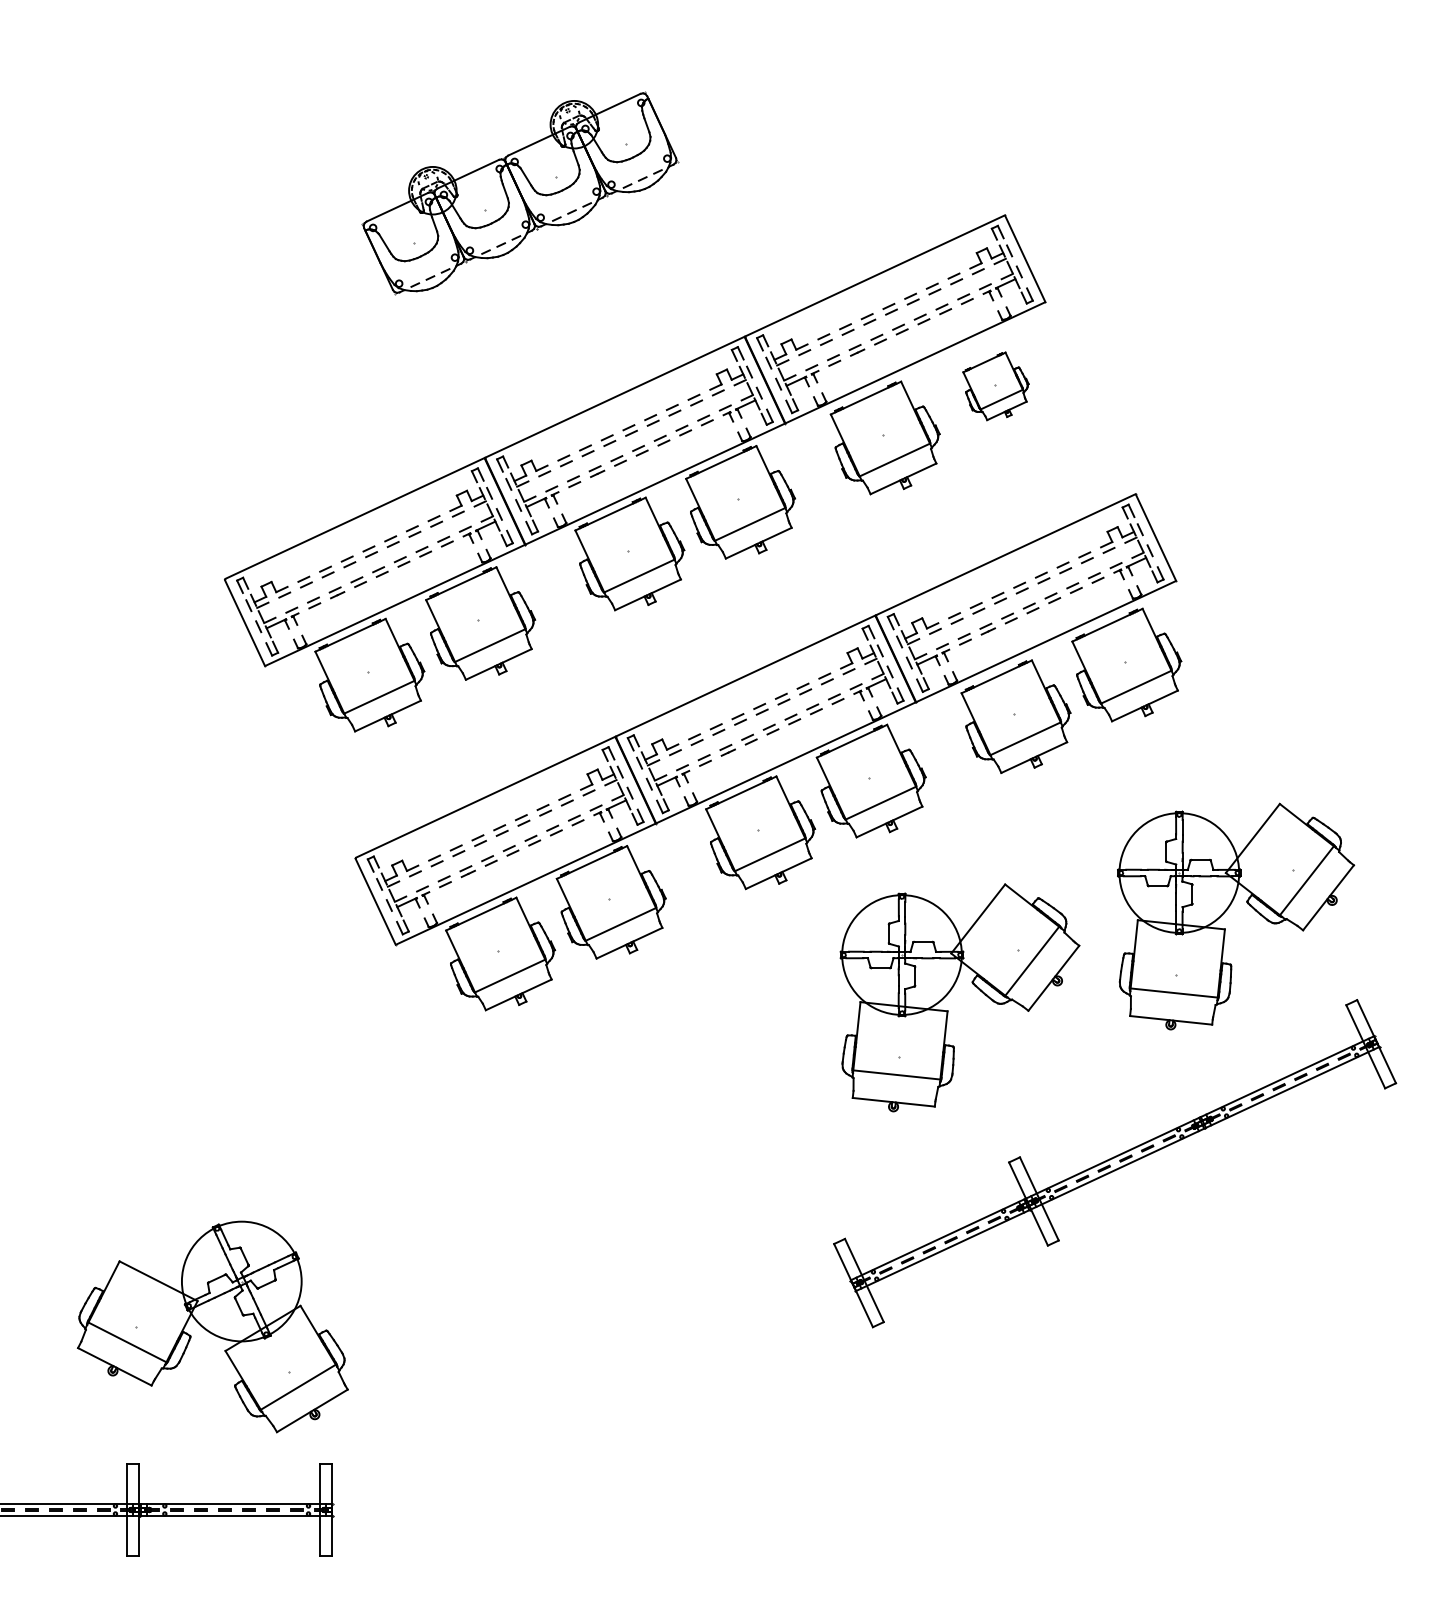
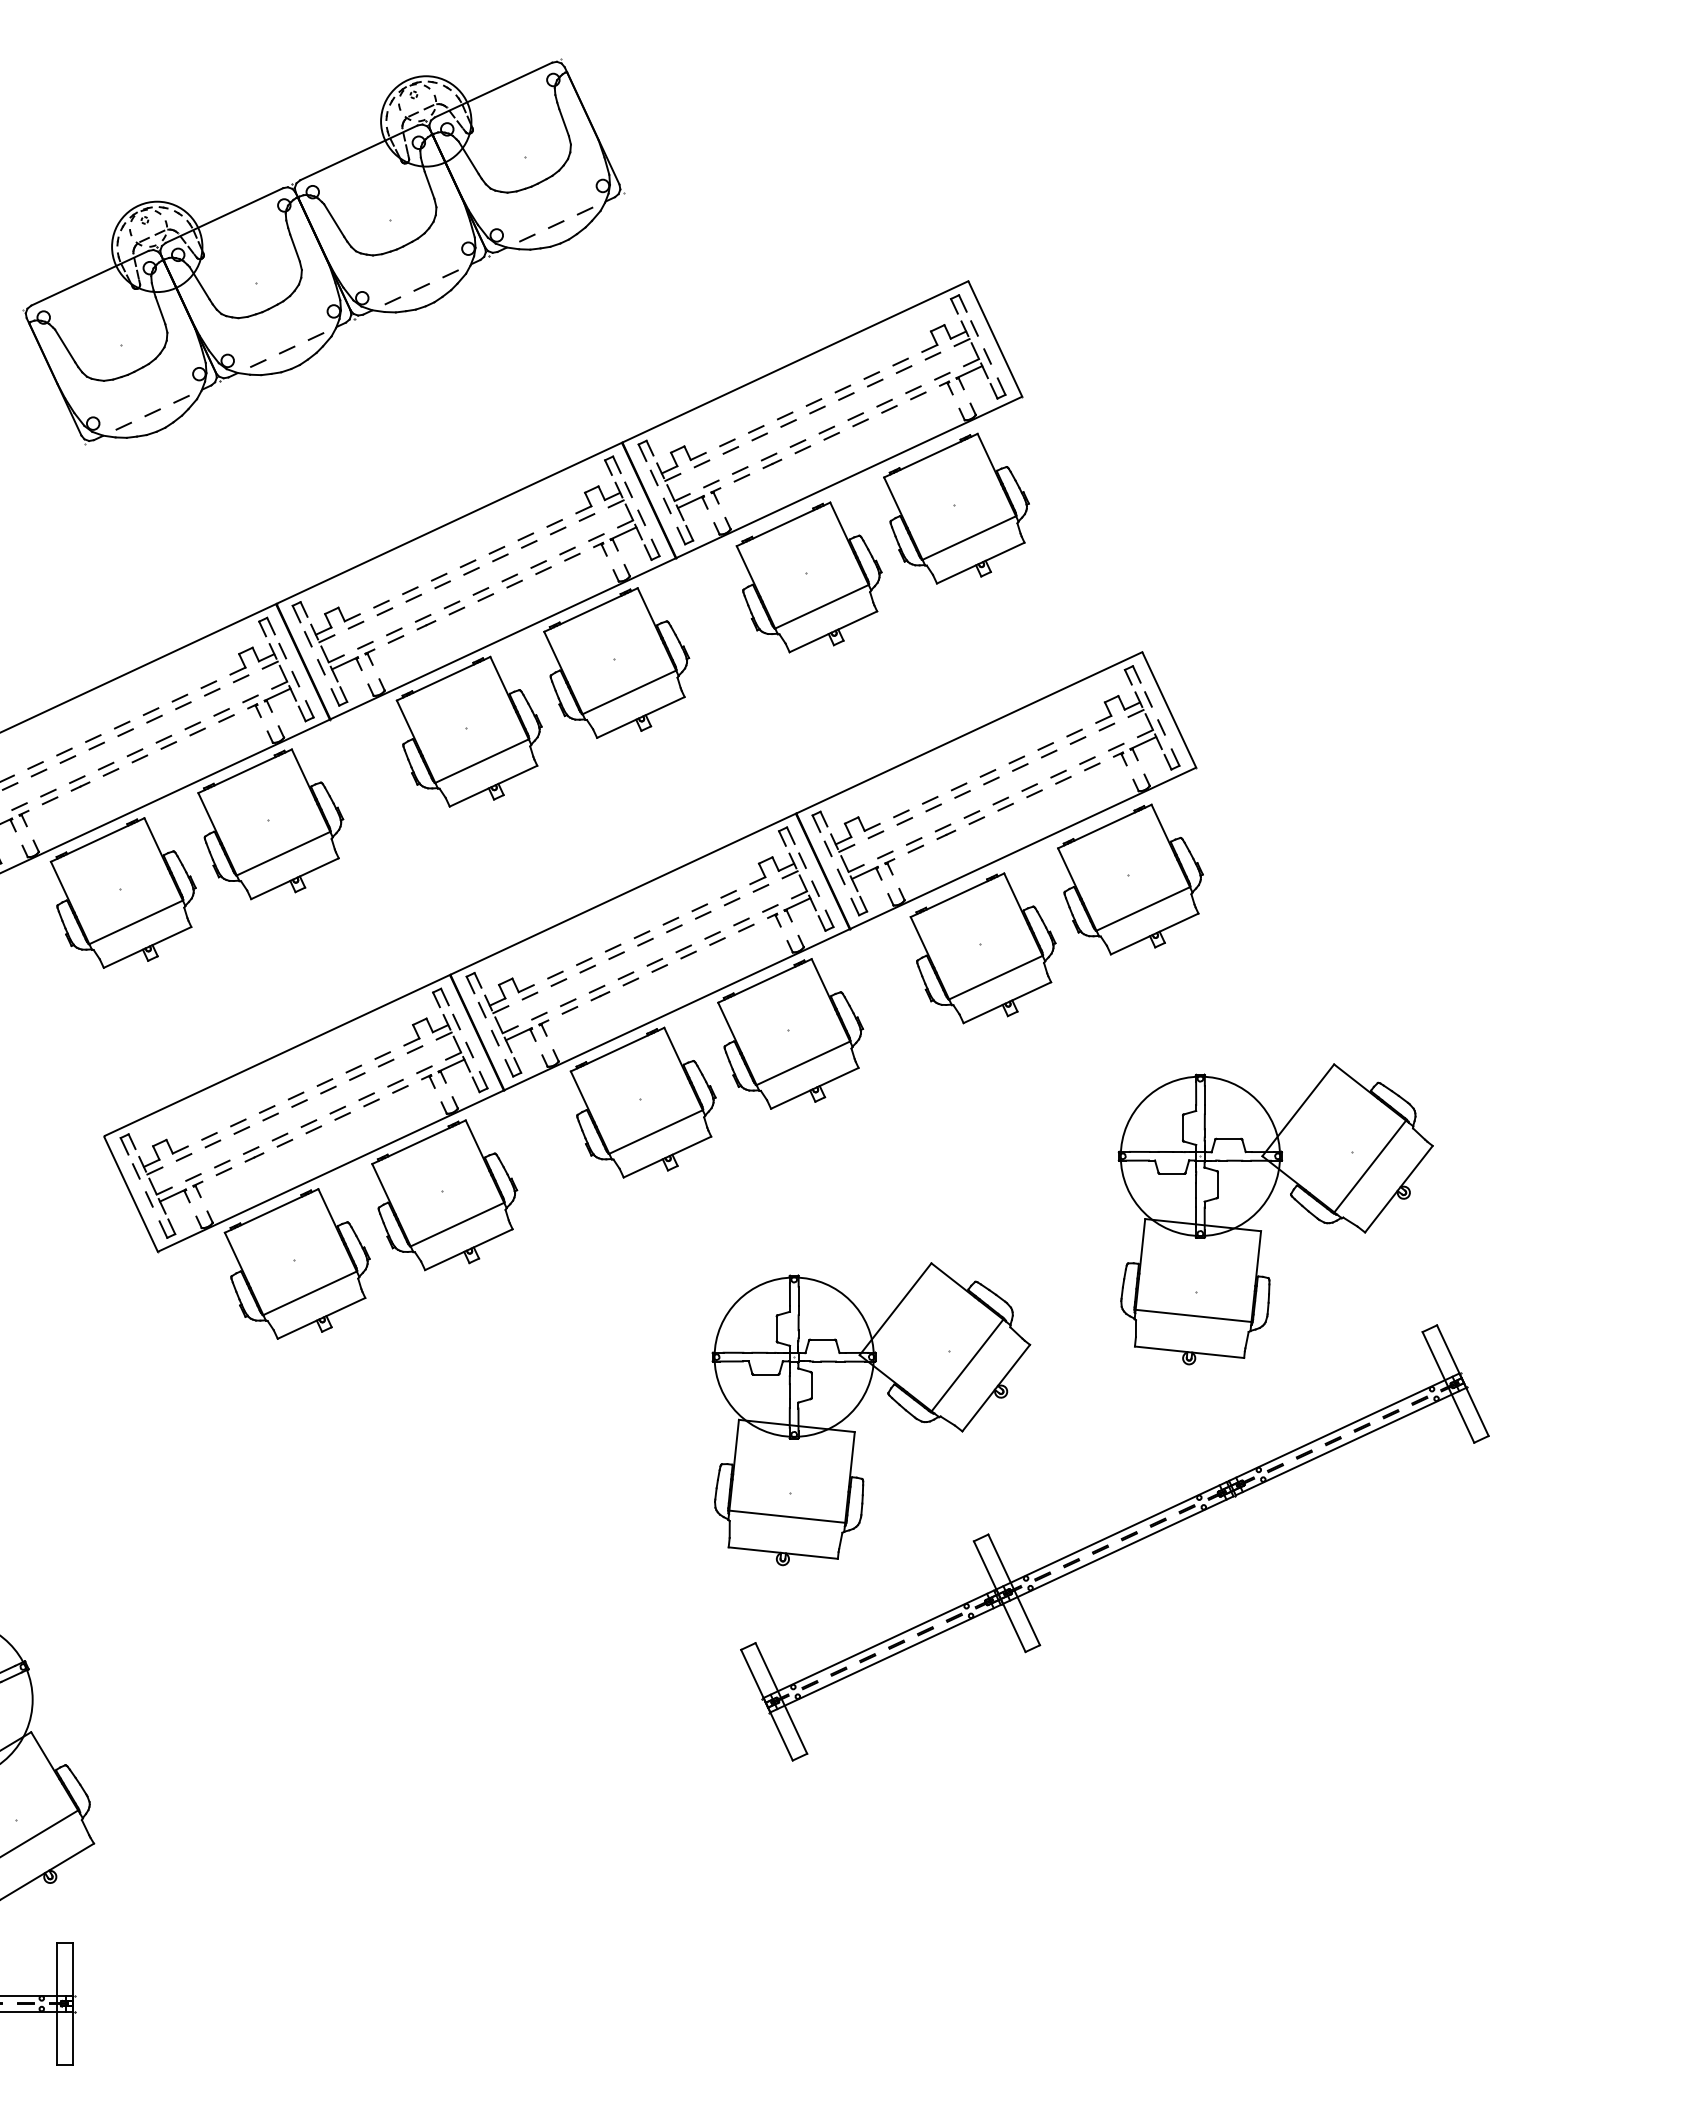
part: (520, 193) -> (323, 252), size x1.43
part: (995, 386) -> (955, 508), size x1.67
part: (952, 989) -> (861, 1403), moved

